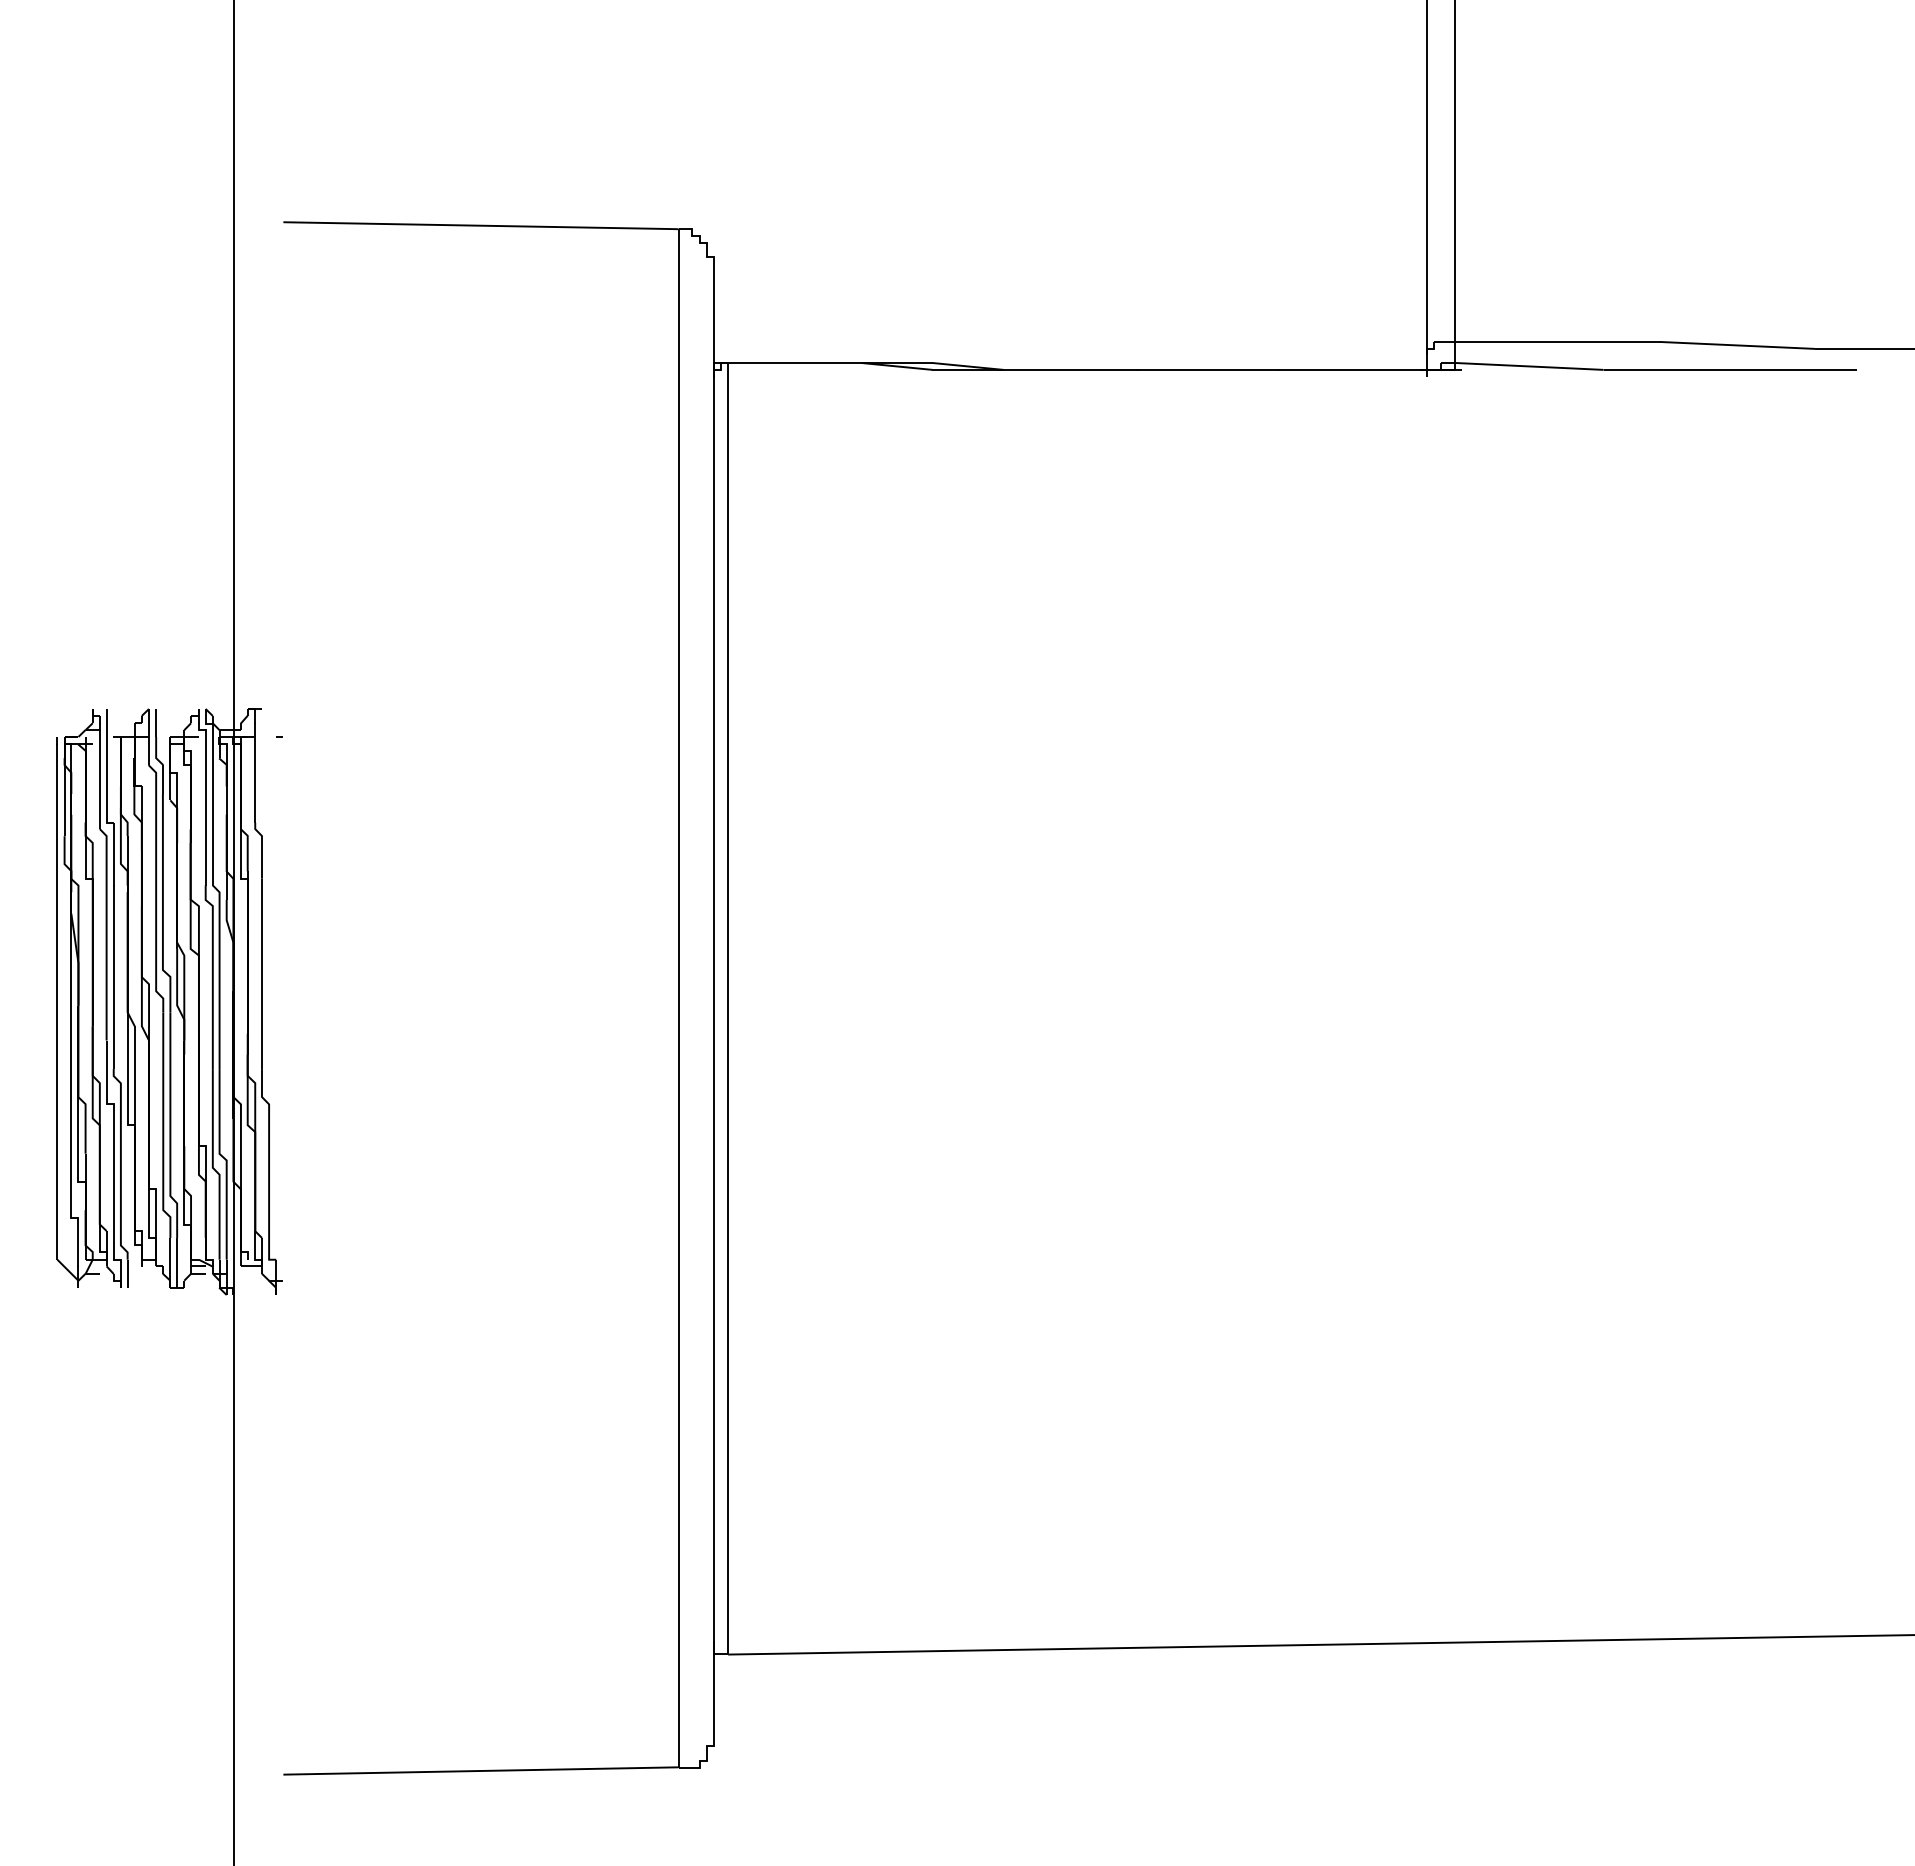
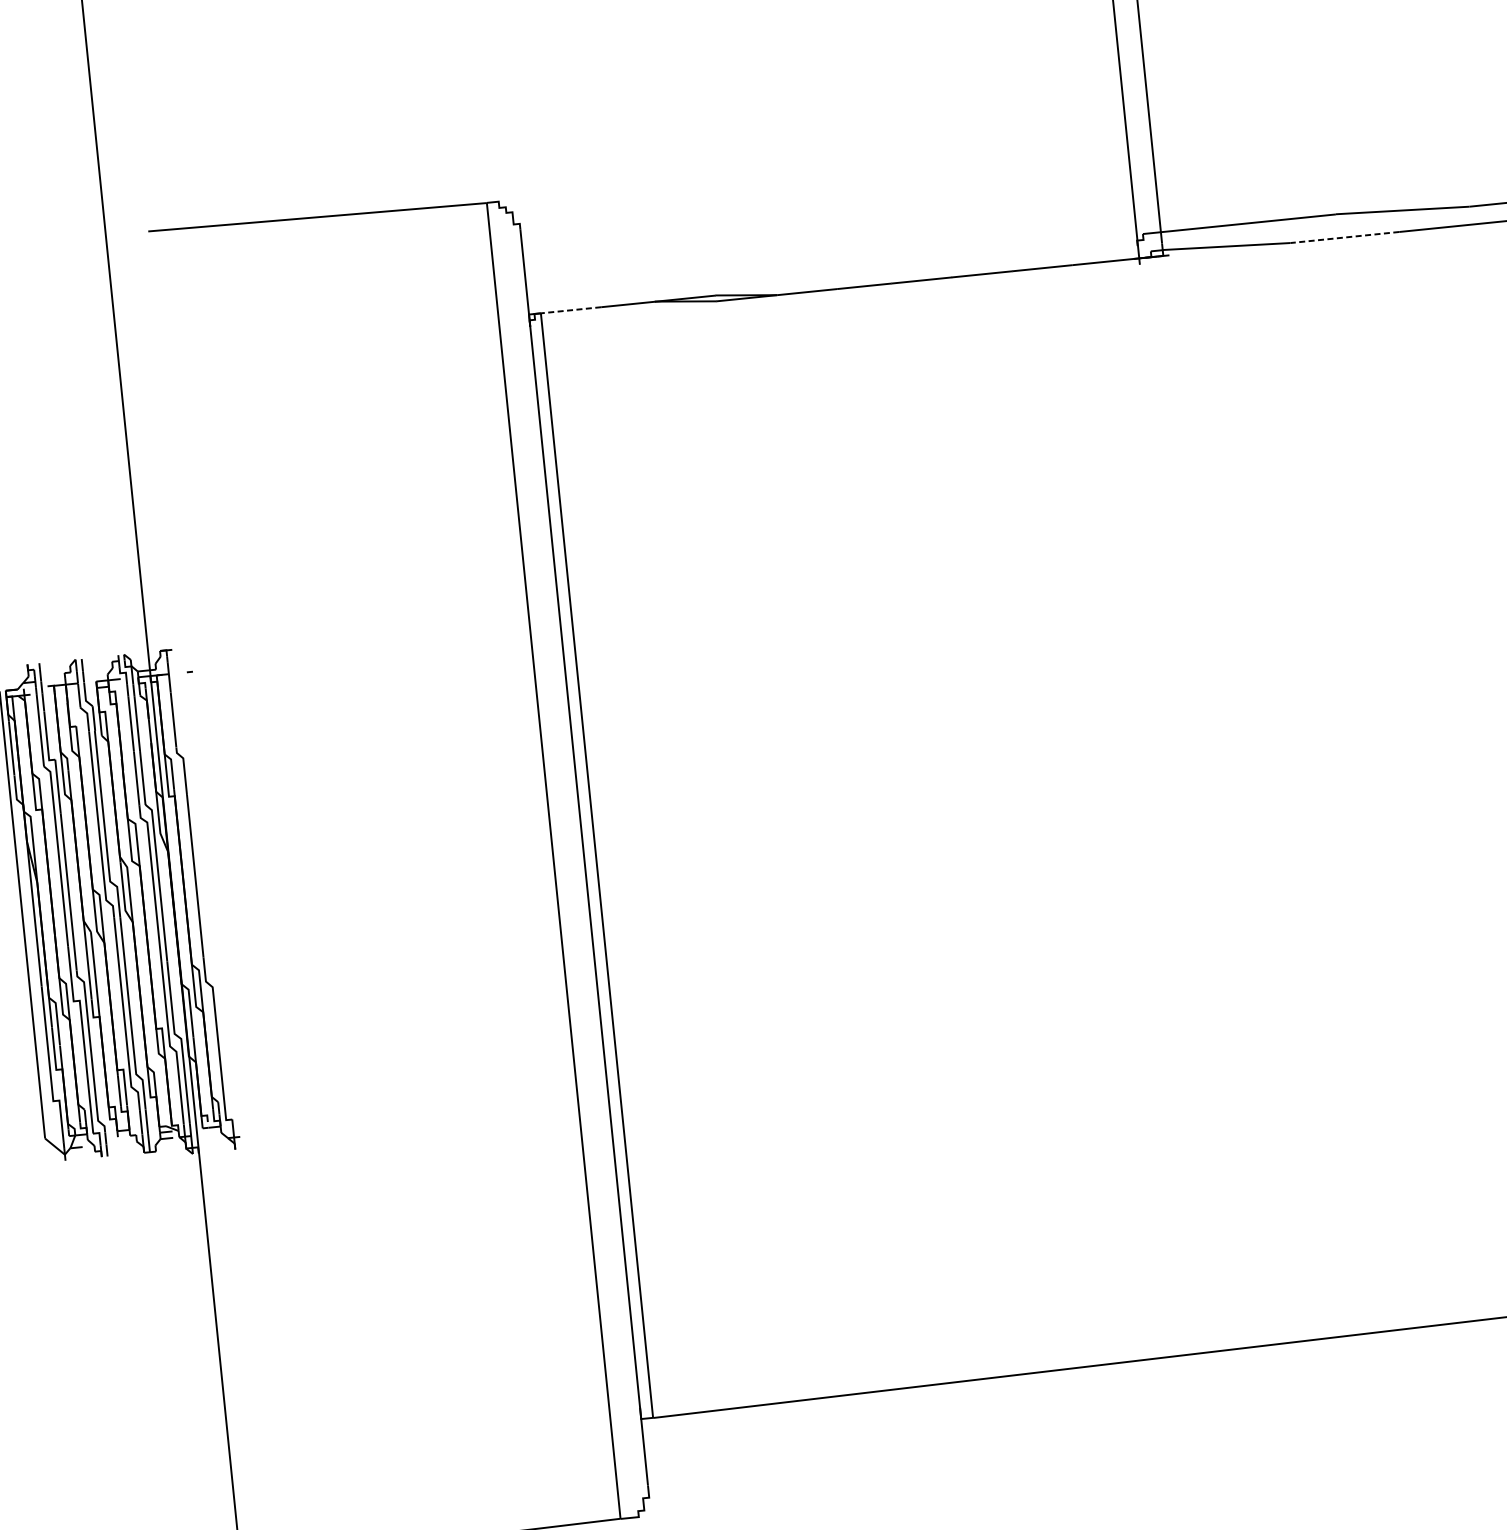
line: (762, 363) -> (570, 310), solid -> dashed
line: (1667, 369) -> (1345, 237), solid -> dashed

